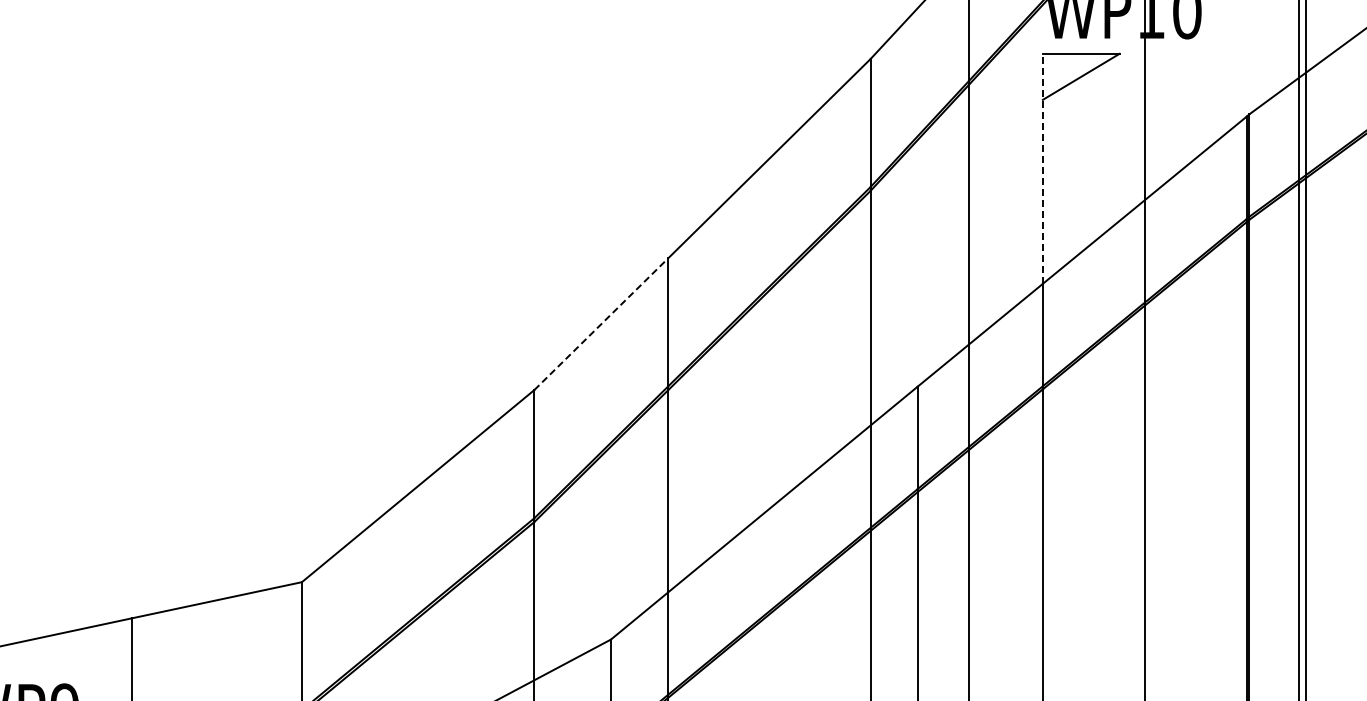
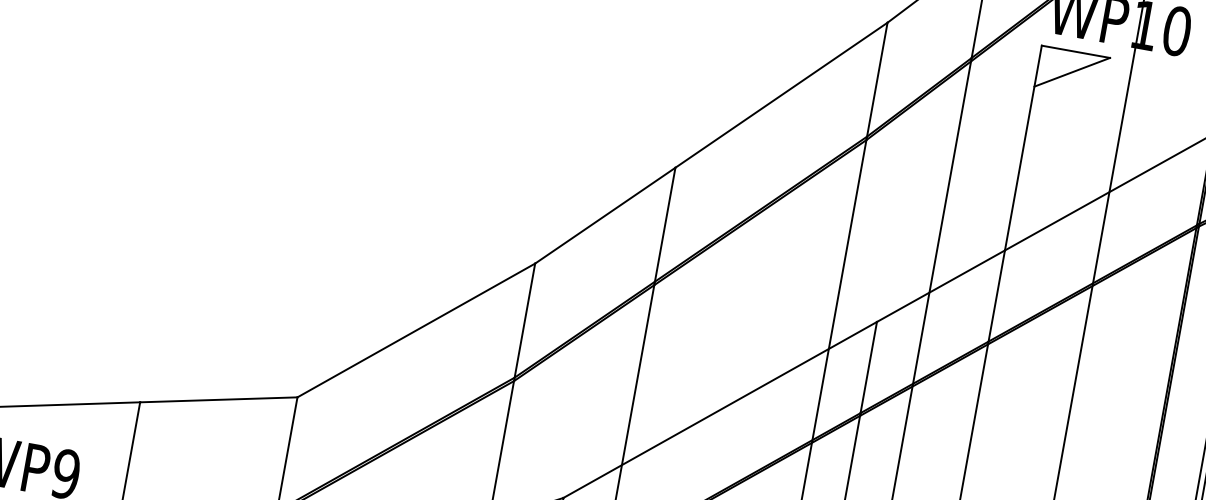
line: (1042, 168) -> (1023, 147), dashed -> solid
line: (601, 324) -> (605, 215), dashed -> solid

